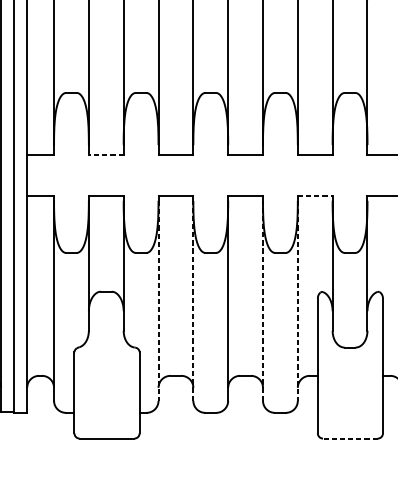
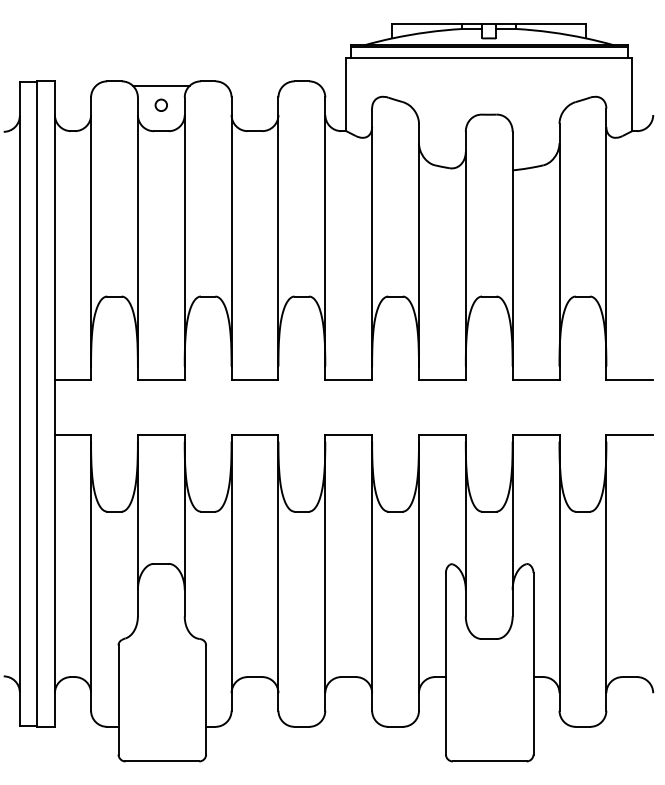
line: (105, 154) -> (160, 379), dashed -> solid
line: (315, 196) -> (442, 435), dashed -> solid
line: (158, 301) -> (231, 576), dashed -> solid
line: (193, 301) -> (278, 576), dashed -> solid
line: (263, 301) -> (372, 576), dashed -> solid
line: (297, 301) -> (418, 576), dashed -> solid
line: (350, 438) -> (489, 761), dashed -> solid

